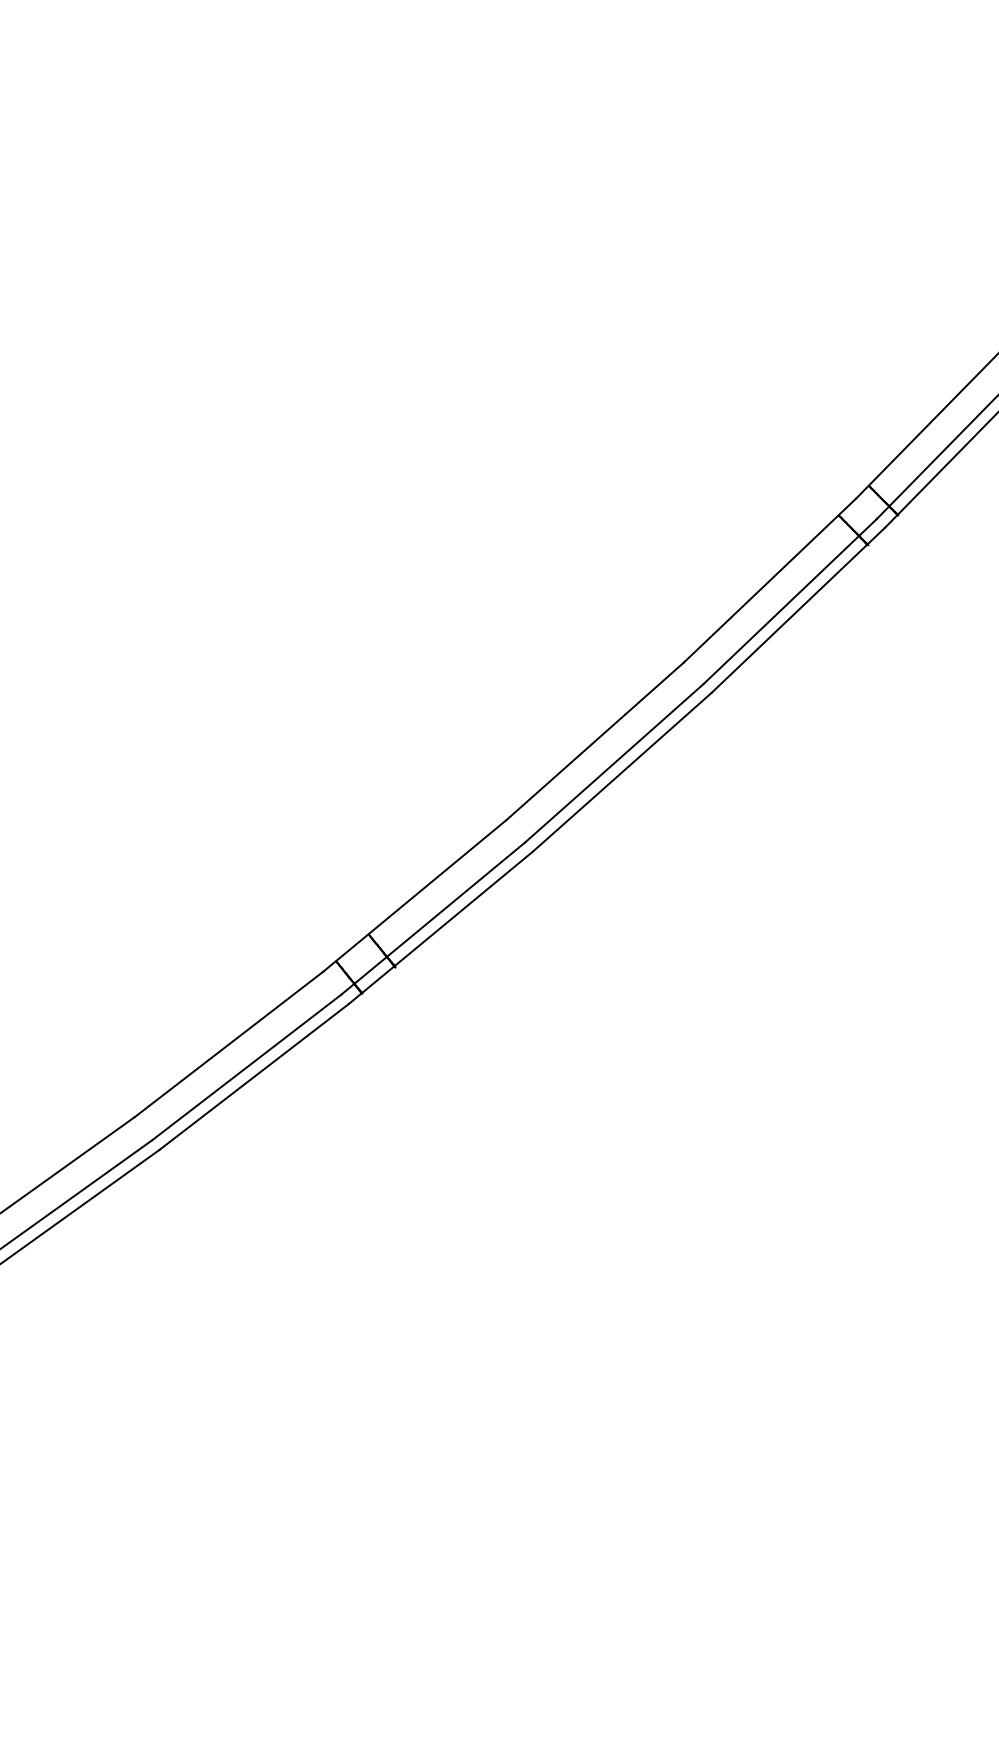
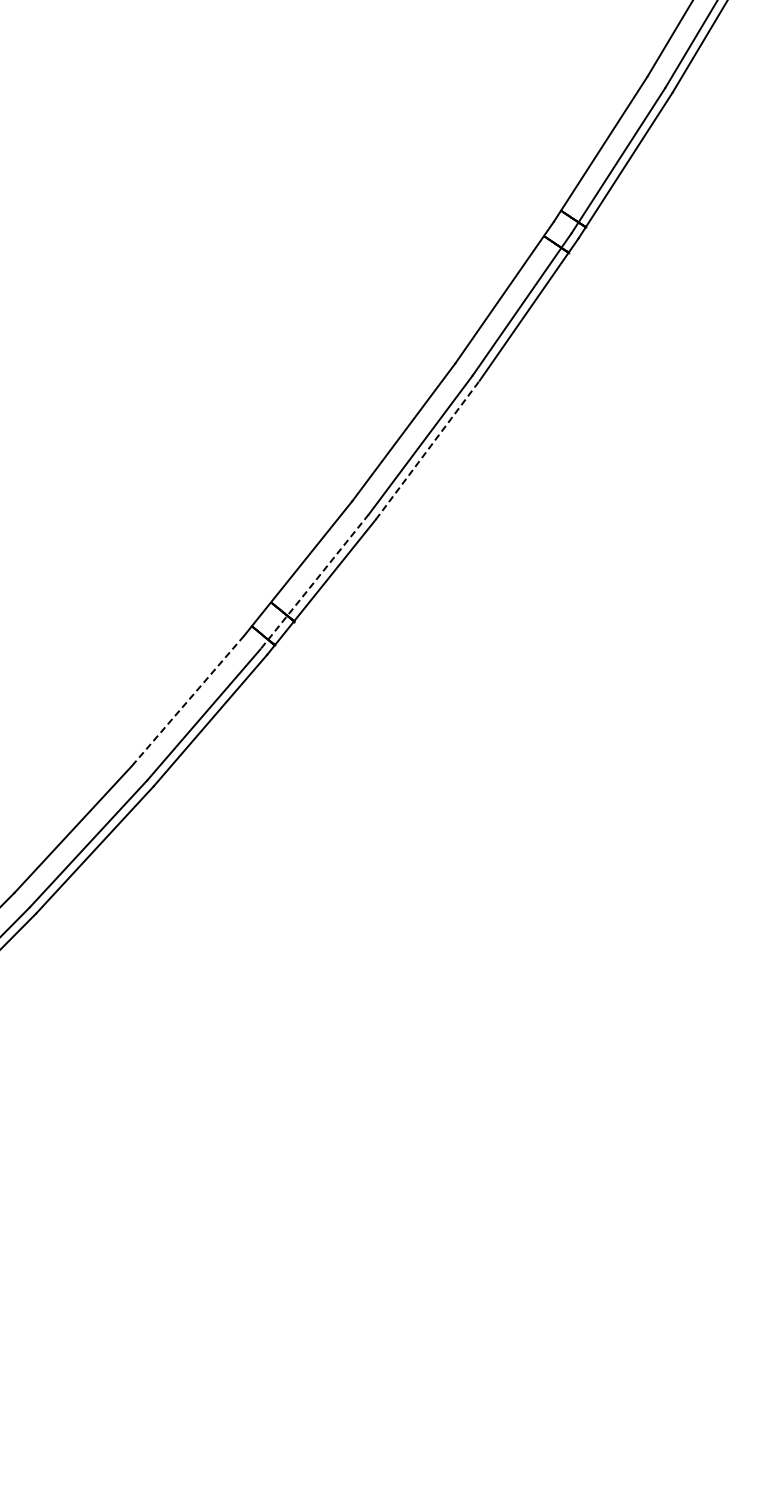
line: (621, 772) -> (427, 450), solid -> dashed
line: (433, 918) -> (314, 581), solid -> dashed
line: (228, 1044) -> (187, 701), solid -> dashed

